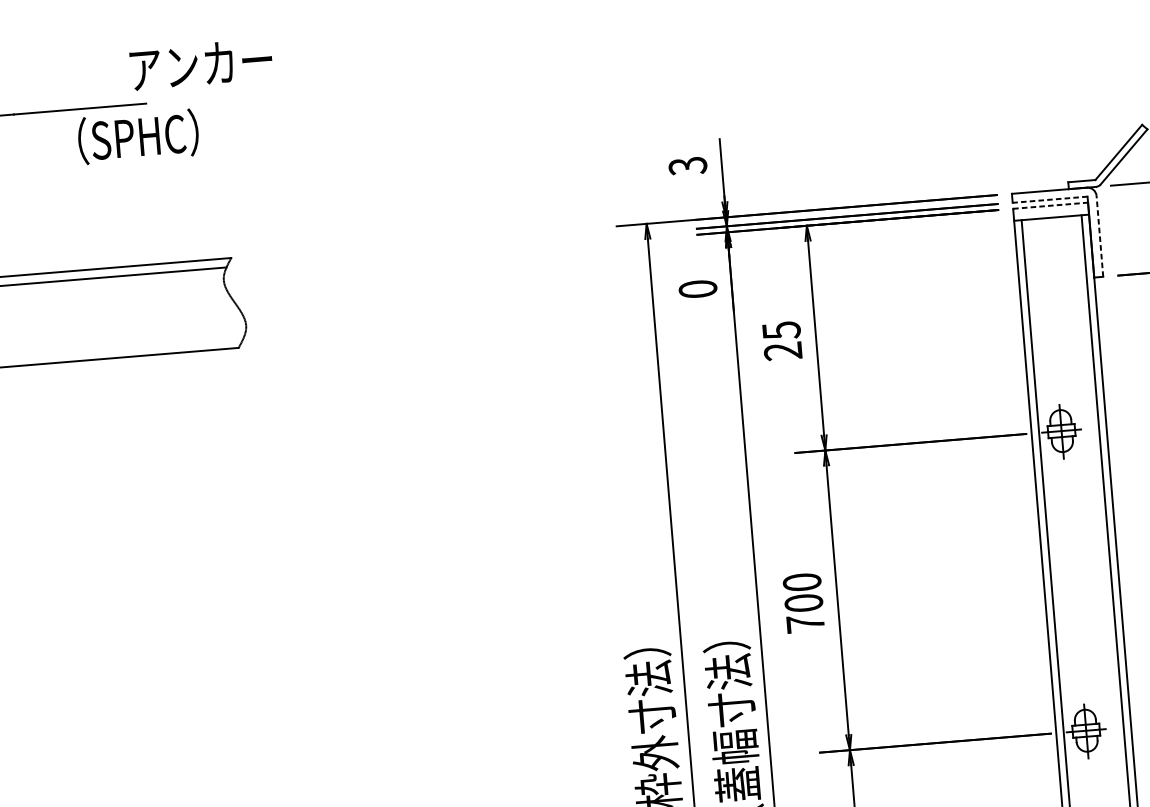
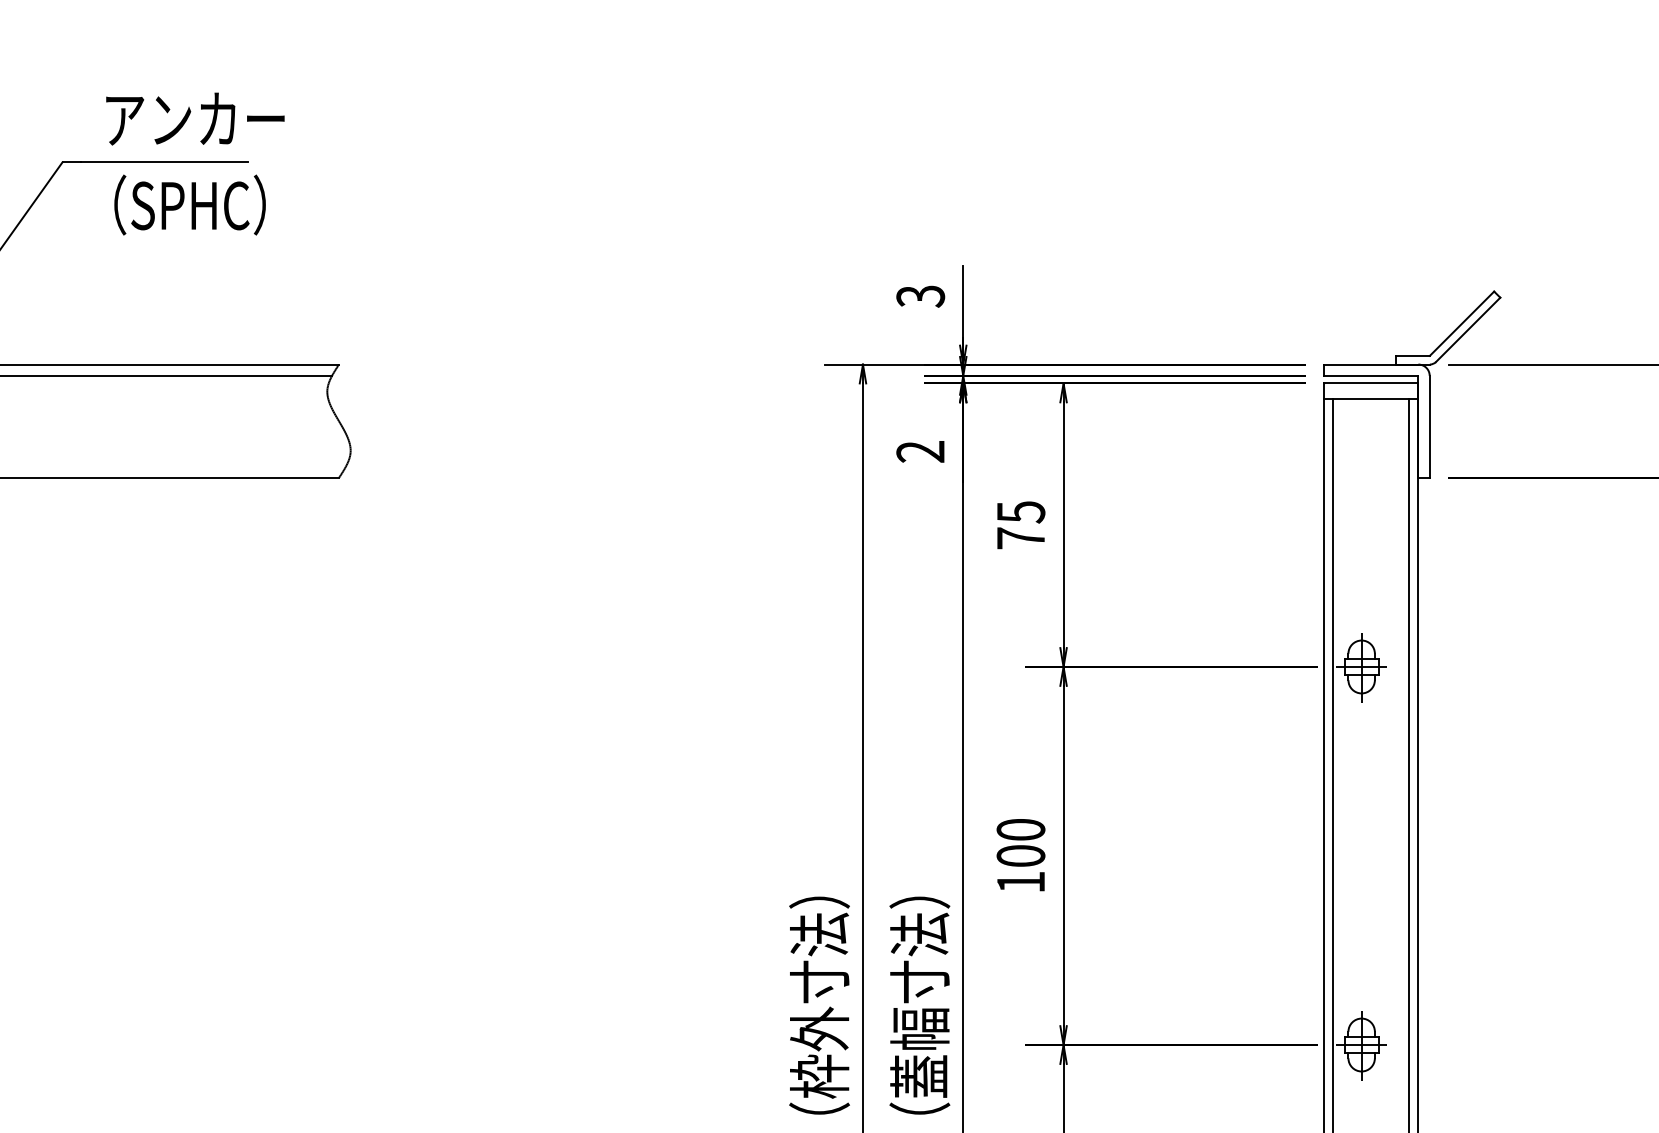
text: (201, 64) -> (195, 118), moved
text: (137, 136) -> (189, 204), moved
line: (1049, 199) -> (1370, 375), dashed -> solid
line: (1050, 205) -> (1371, 383), dashed -> solid
line: (1099, 236) -> (1429, 426), dashed -> solid
text: (697, 289) -> (920, 451), 0 -> 2
text: (782, 351) -> (1020, 538), 25 -> 75
text: (805, 623) -> (1020, 881), 700 -> 100

